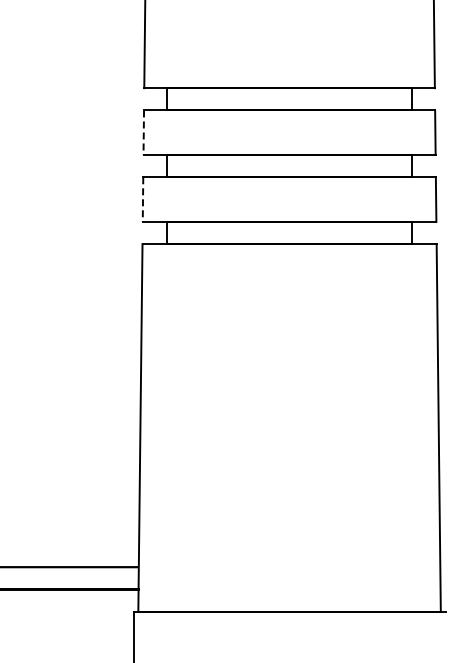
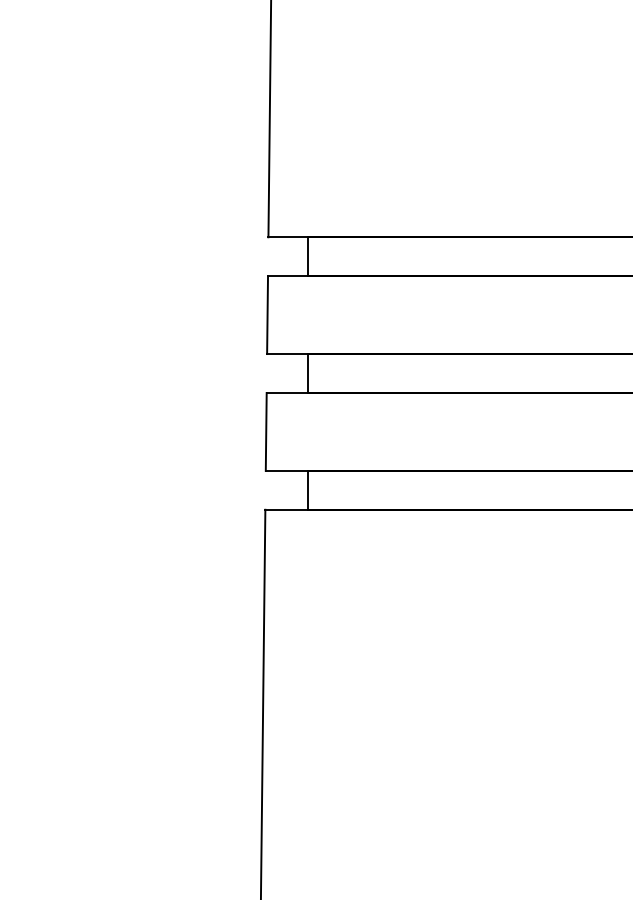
line: (143, 133) -> (267, 316), dashed -> solid
line: (143, 200) -> (267, 433), dashed -> solid

